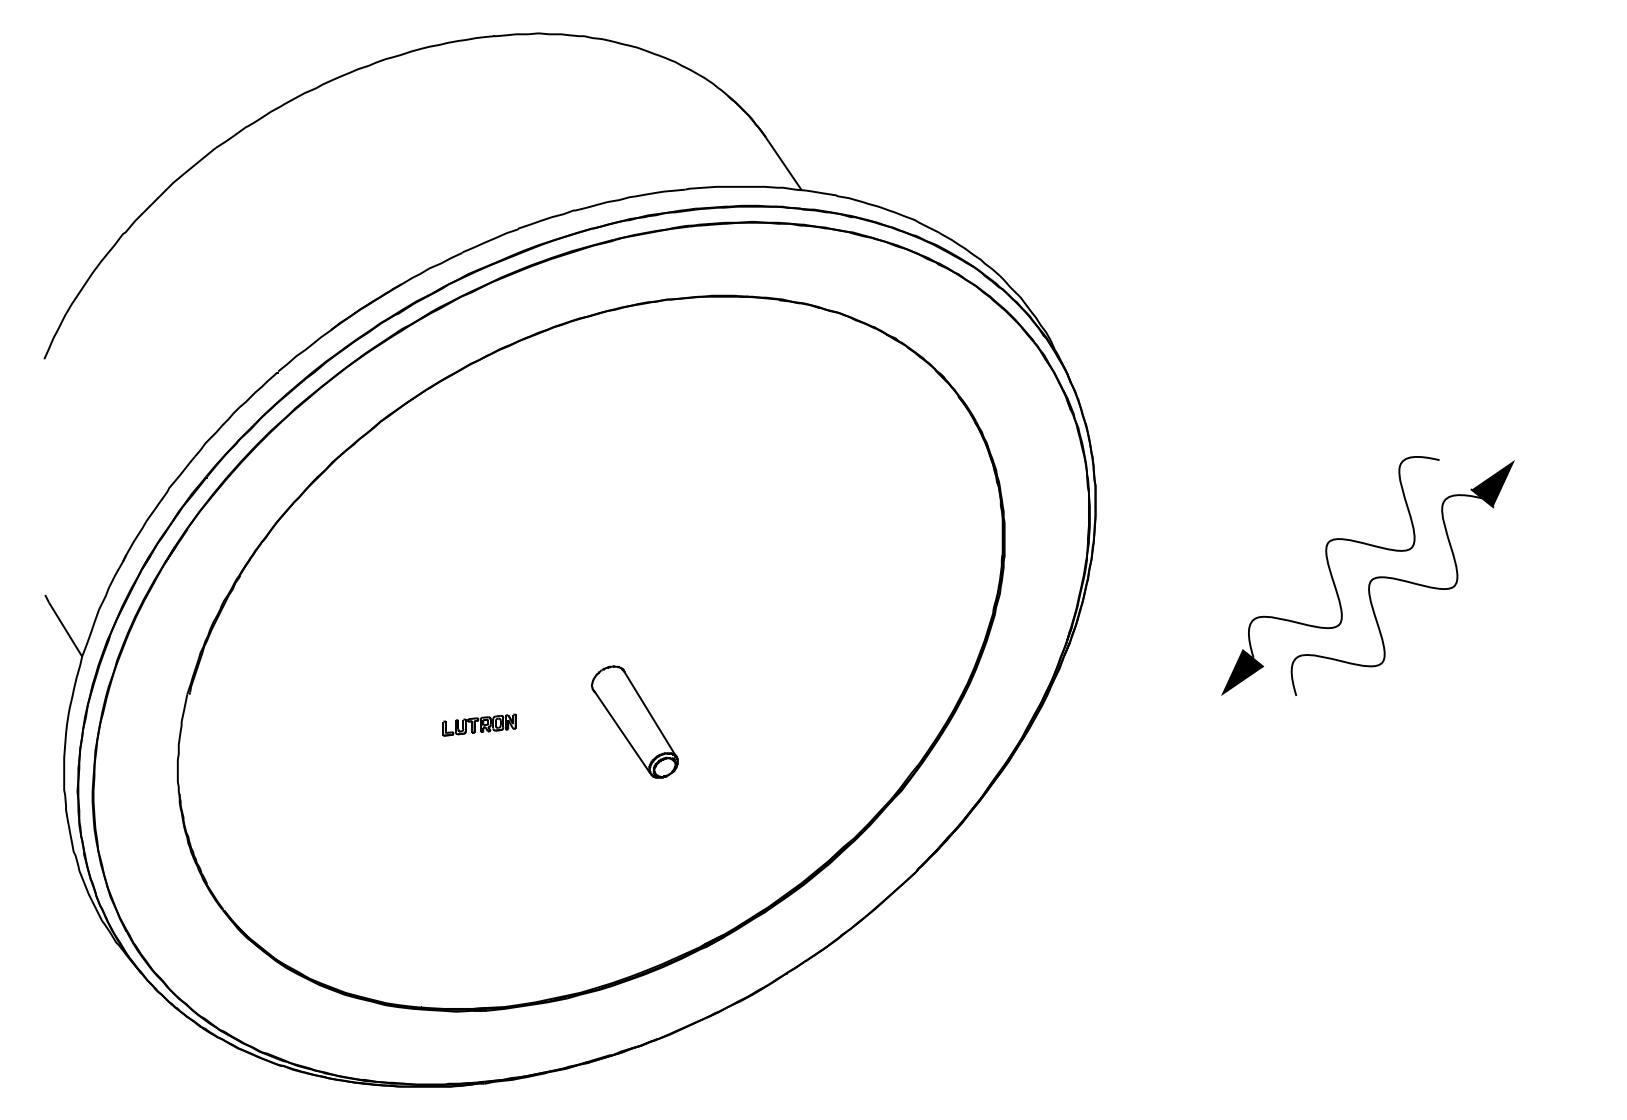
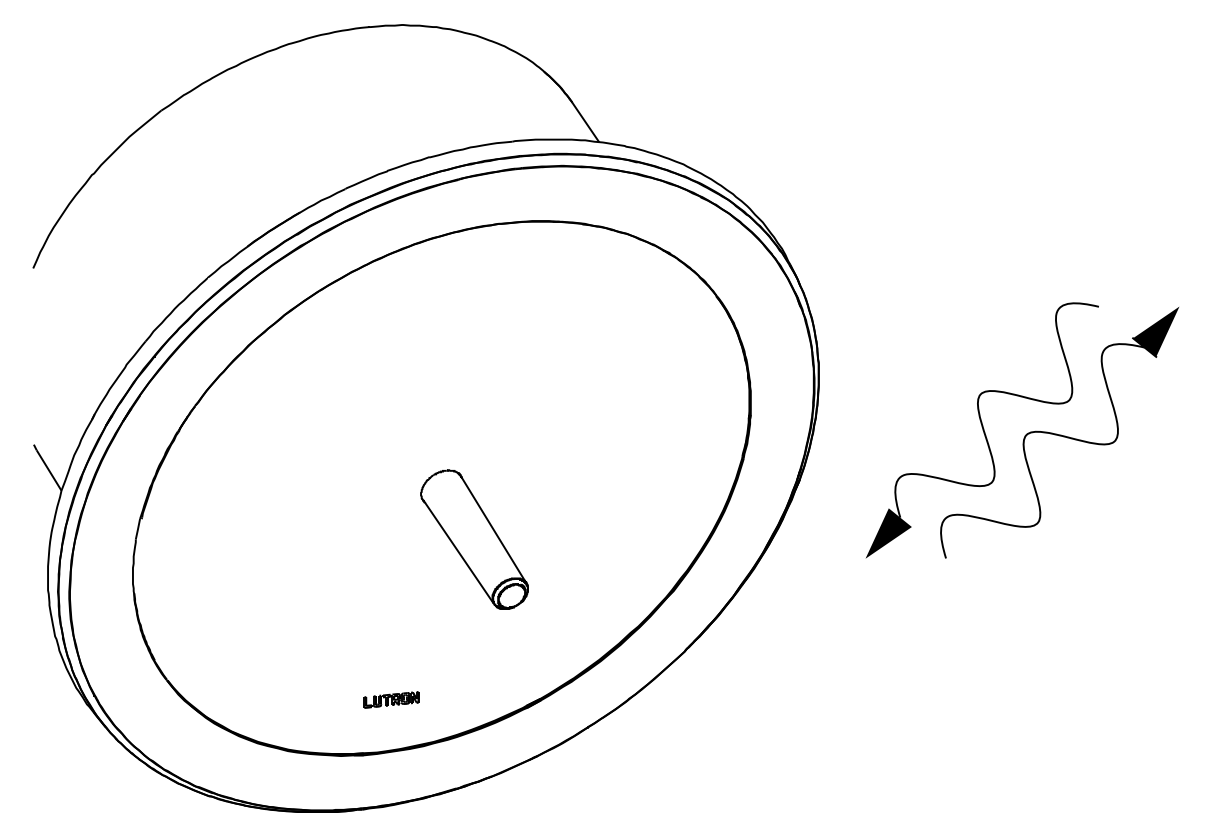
part: (1366, 576) -> (1021, 430), size x1.43
part: (634, 721) -> (474, 539), size x1.67
part: (479, 724) -> (391, 699), moved

